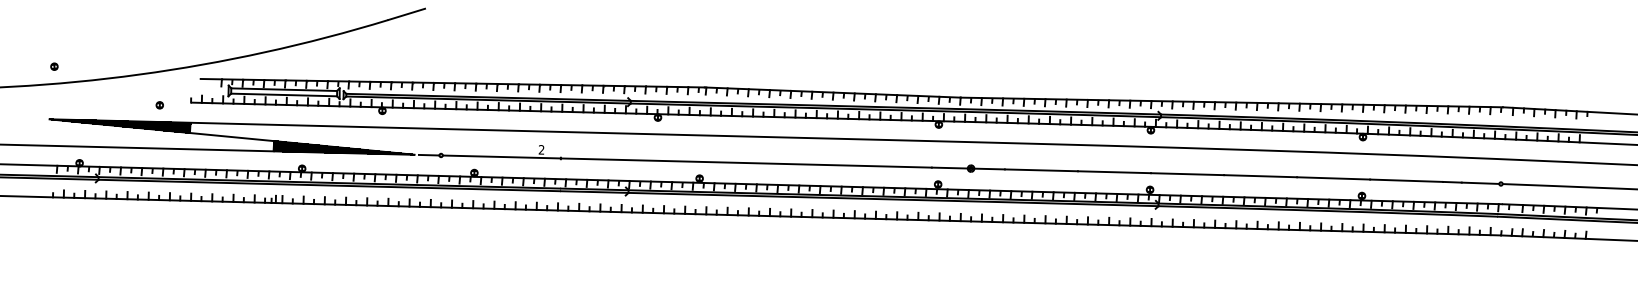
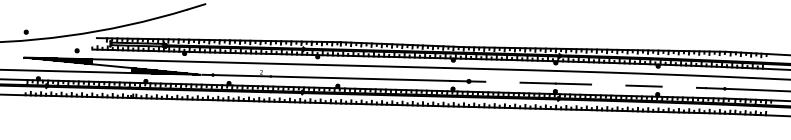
line: (1040, 168) -> (502, 81), removed
line: (1260, 175) -> (608, 84), removed
line: (1404, 179) -> (678, 86), removed

